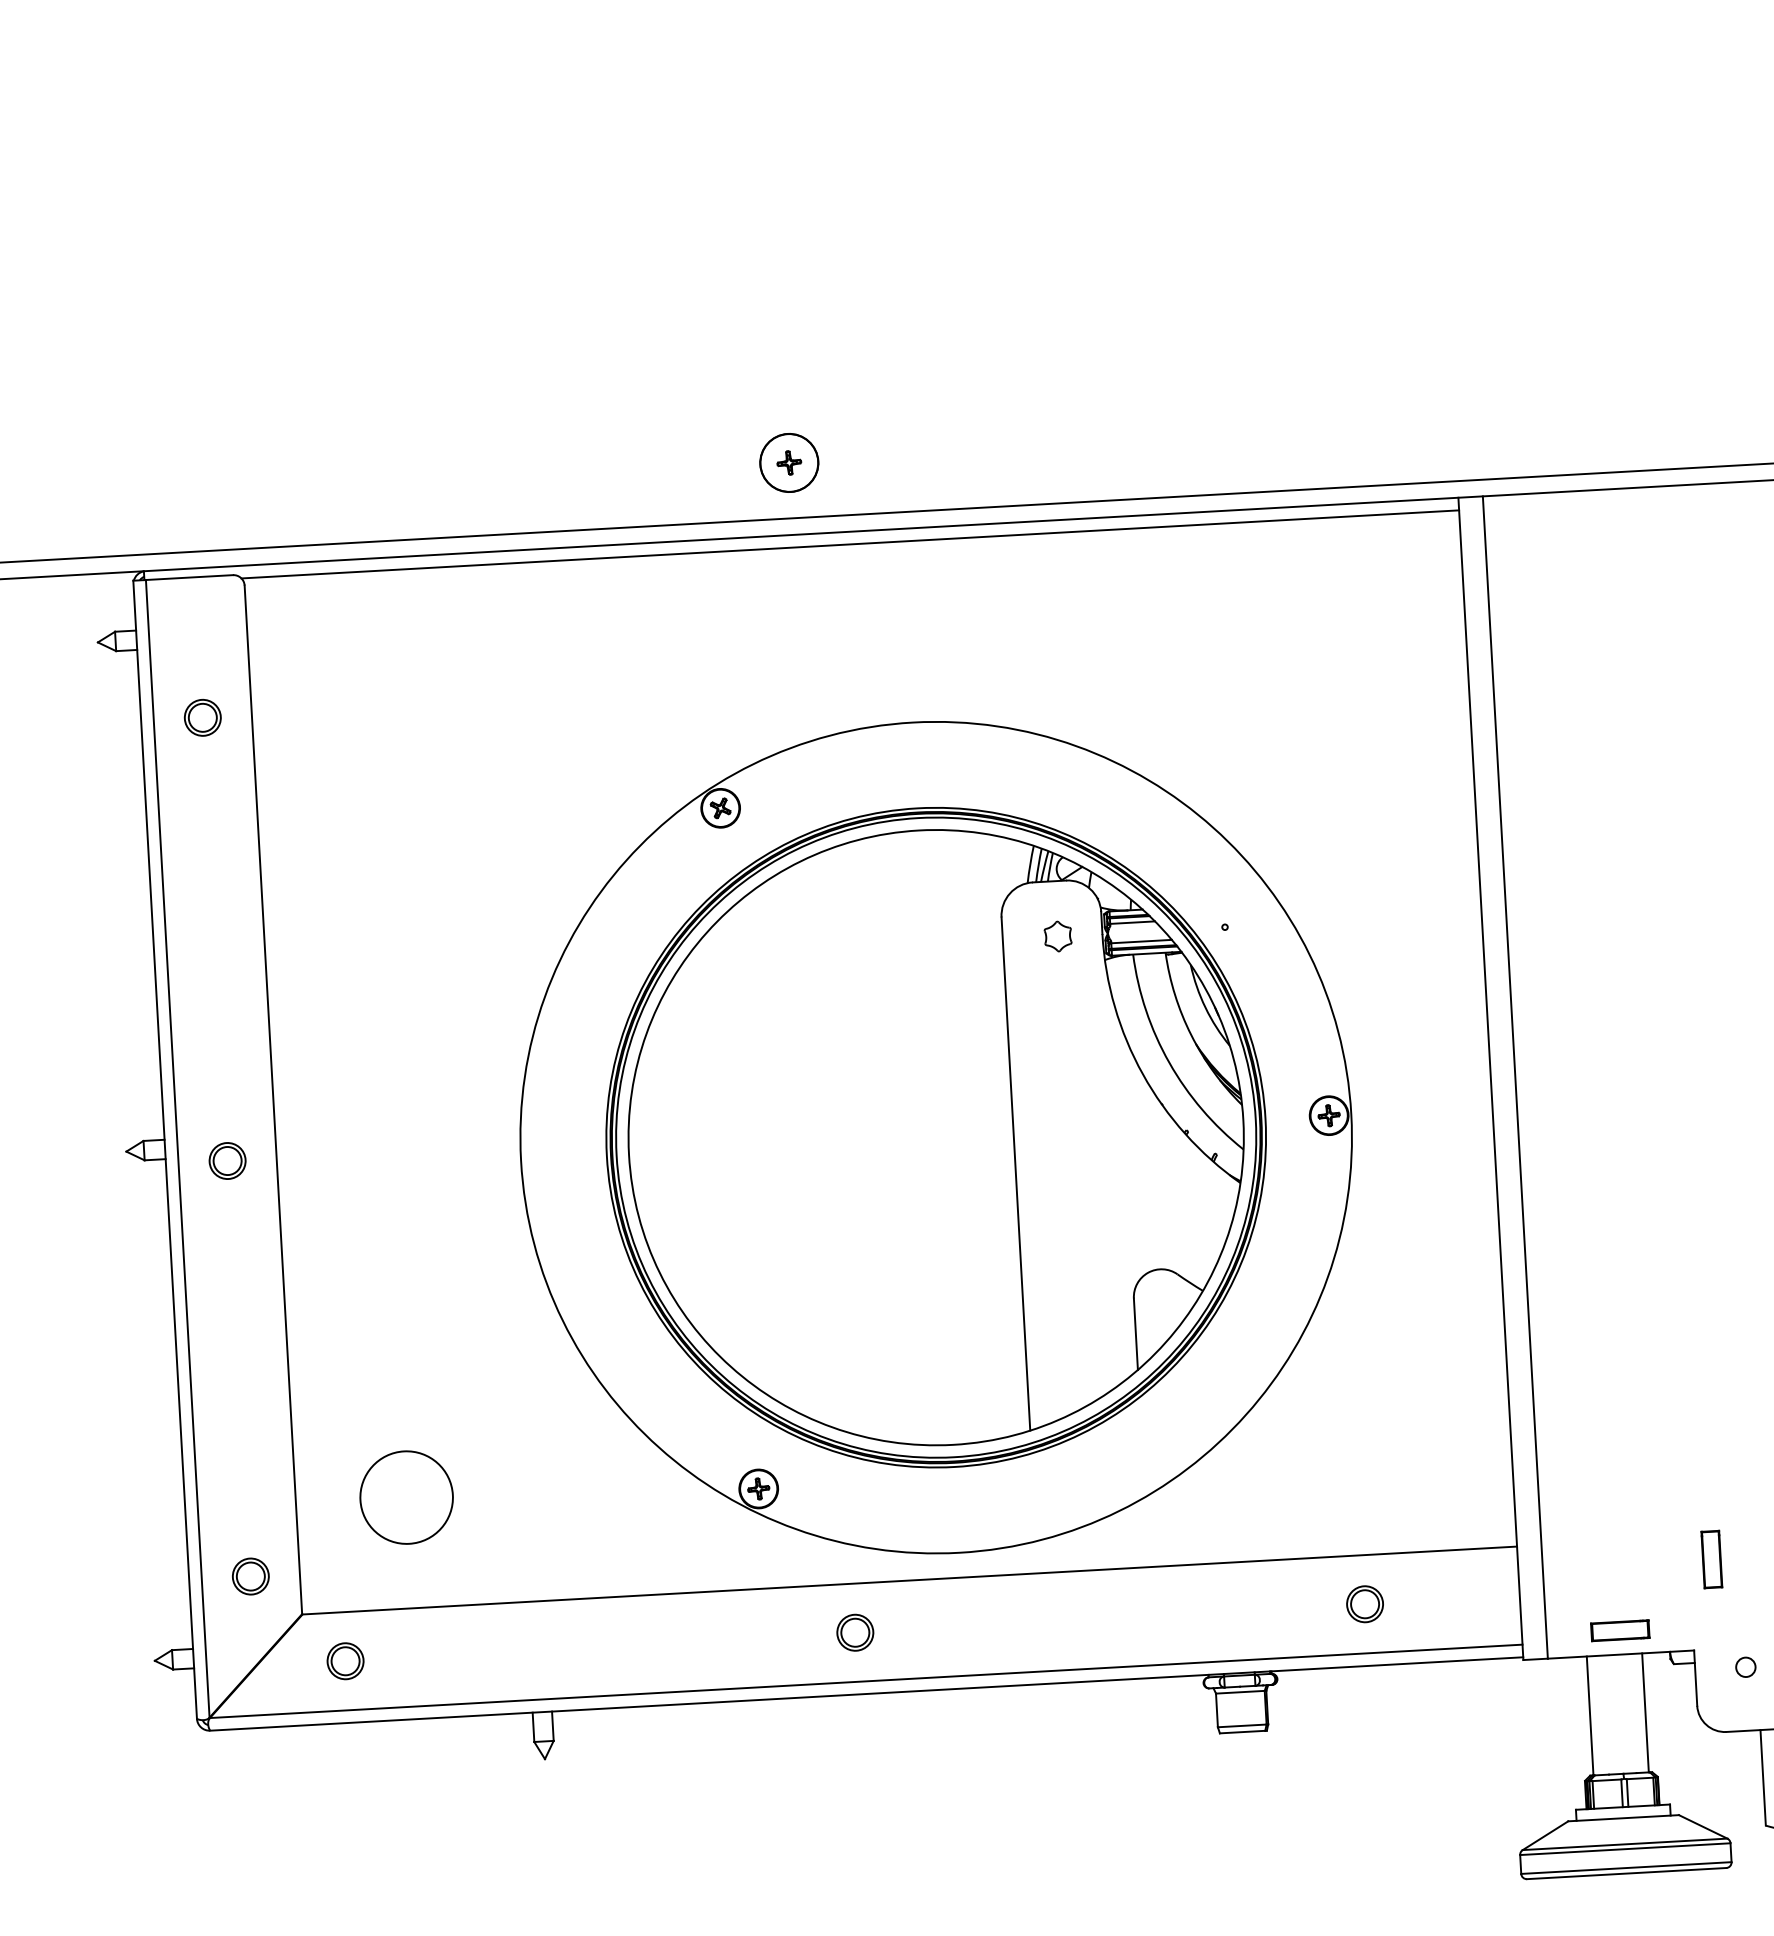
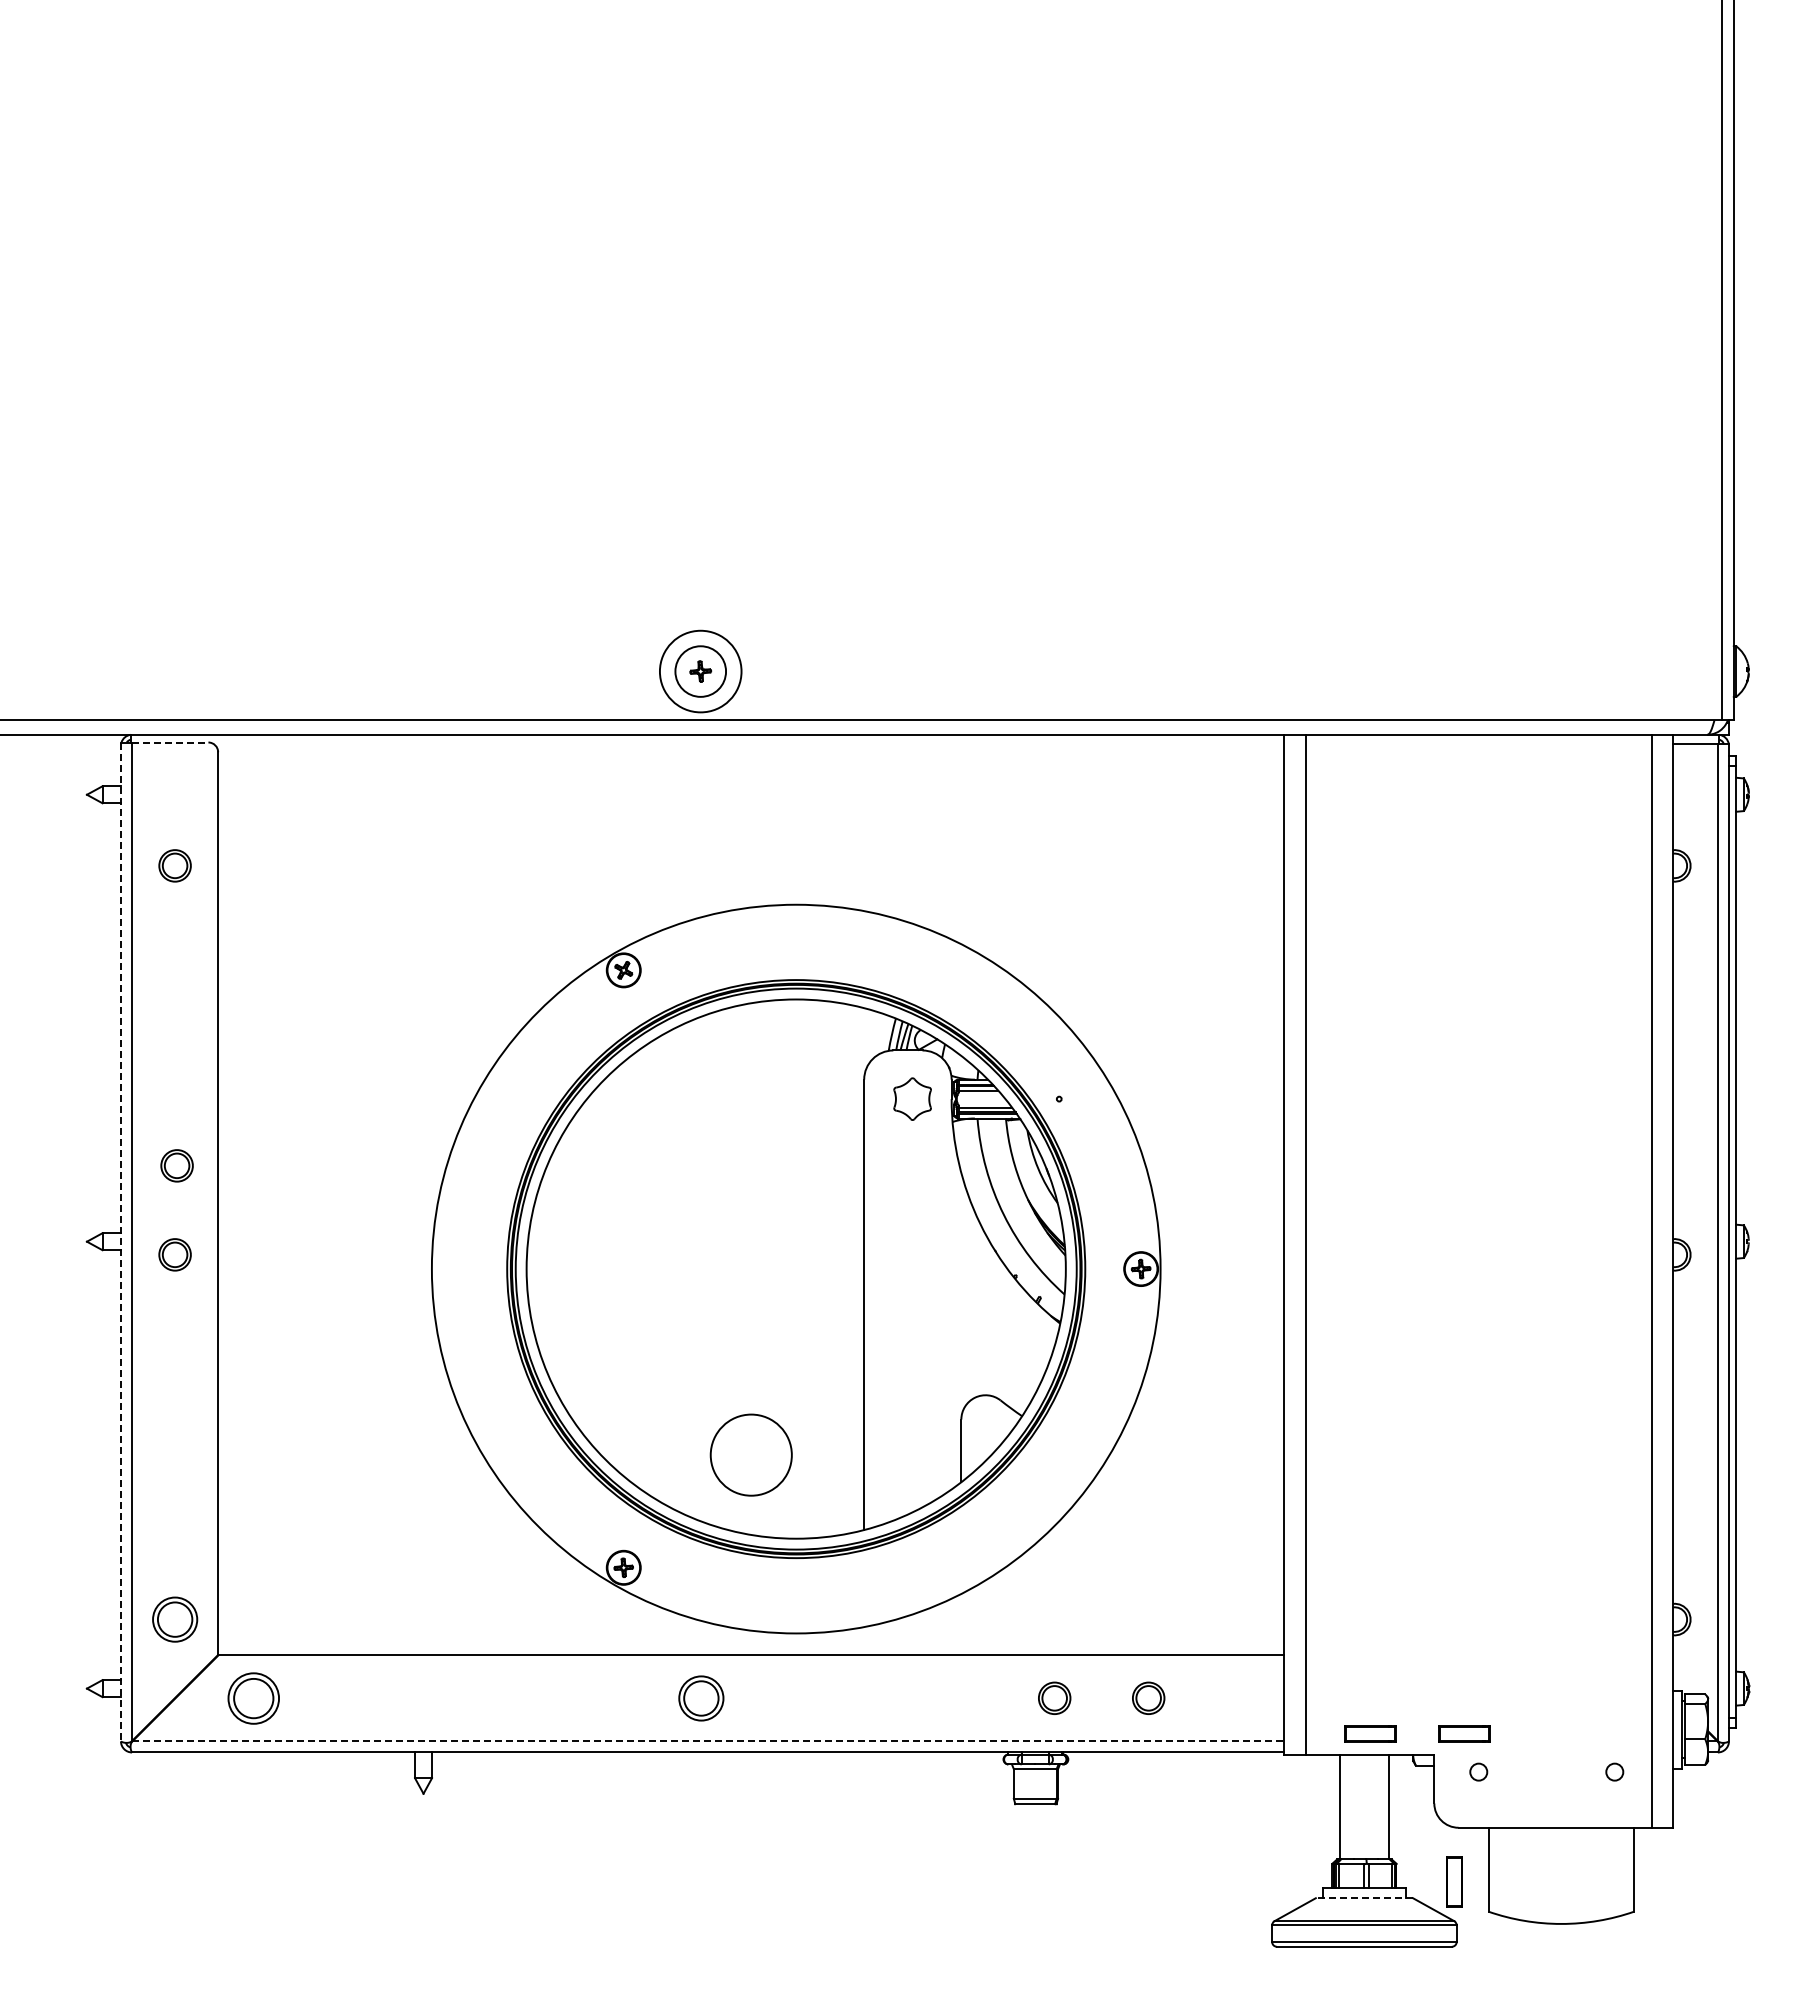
circle: (789, 462) -> (700, 671), size x1.6
line: (849, 544) -> (749, 745), removed
line: (189, 577) -> (170, 742), solid -> dashed
part: (1057, 935) -> (912, 1098), size x1.6
part: (223, 1059) -> (176, 1165), added
line: (164, 1150) -> (120, 1242), solid -> dashed
circle: (405, 1496) -> (750, 1454), moved
part: (1712, 1558) -> (1454, 1881), moved
part: (250, 1576) -> (174, 1619), size x1.4
part: (1257, 1609) -> (1054, 1697), added
part: (1727, 1624) -> (1464, 1733), added
part: (854, 1631) -> (700, 1697), size x1.4
part: (345, 1660) -> (253, 1697), size x1.6
line: (866, 1681) -> (708, 1741), solid -> dashed
line: (1623, 1818) -> (1364, 1898), solid -> dashed

